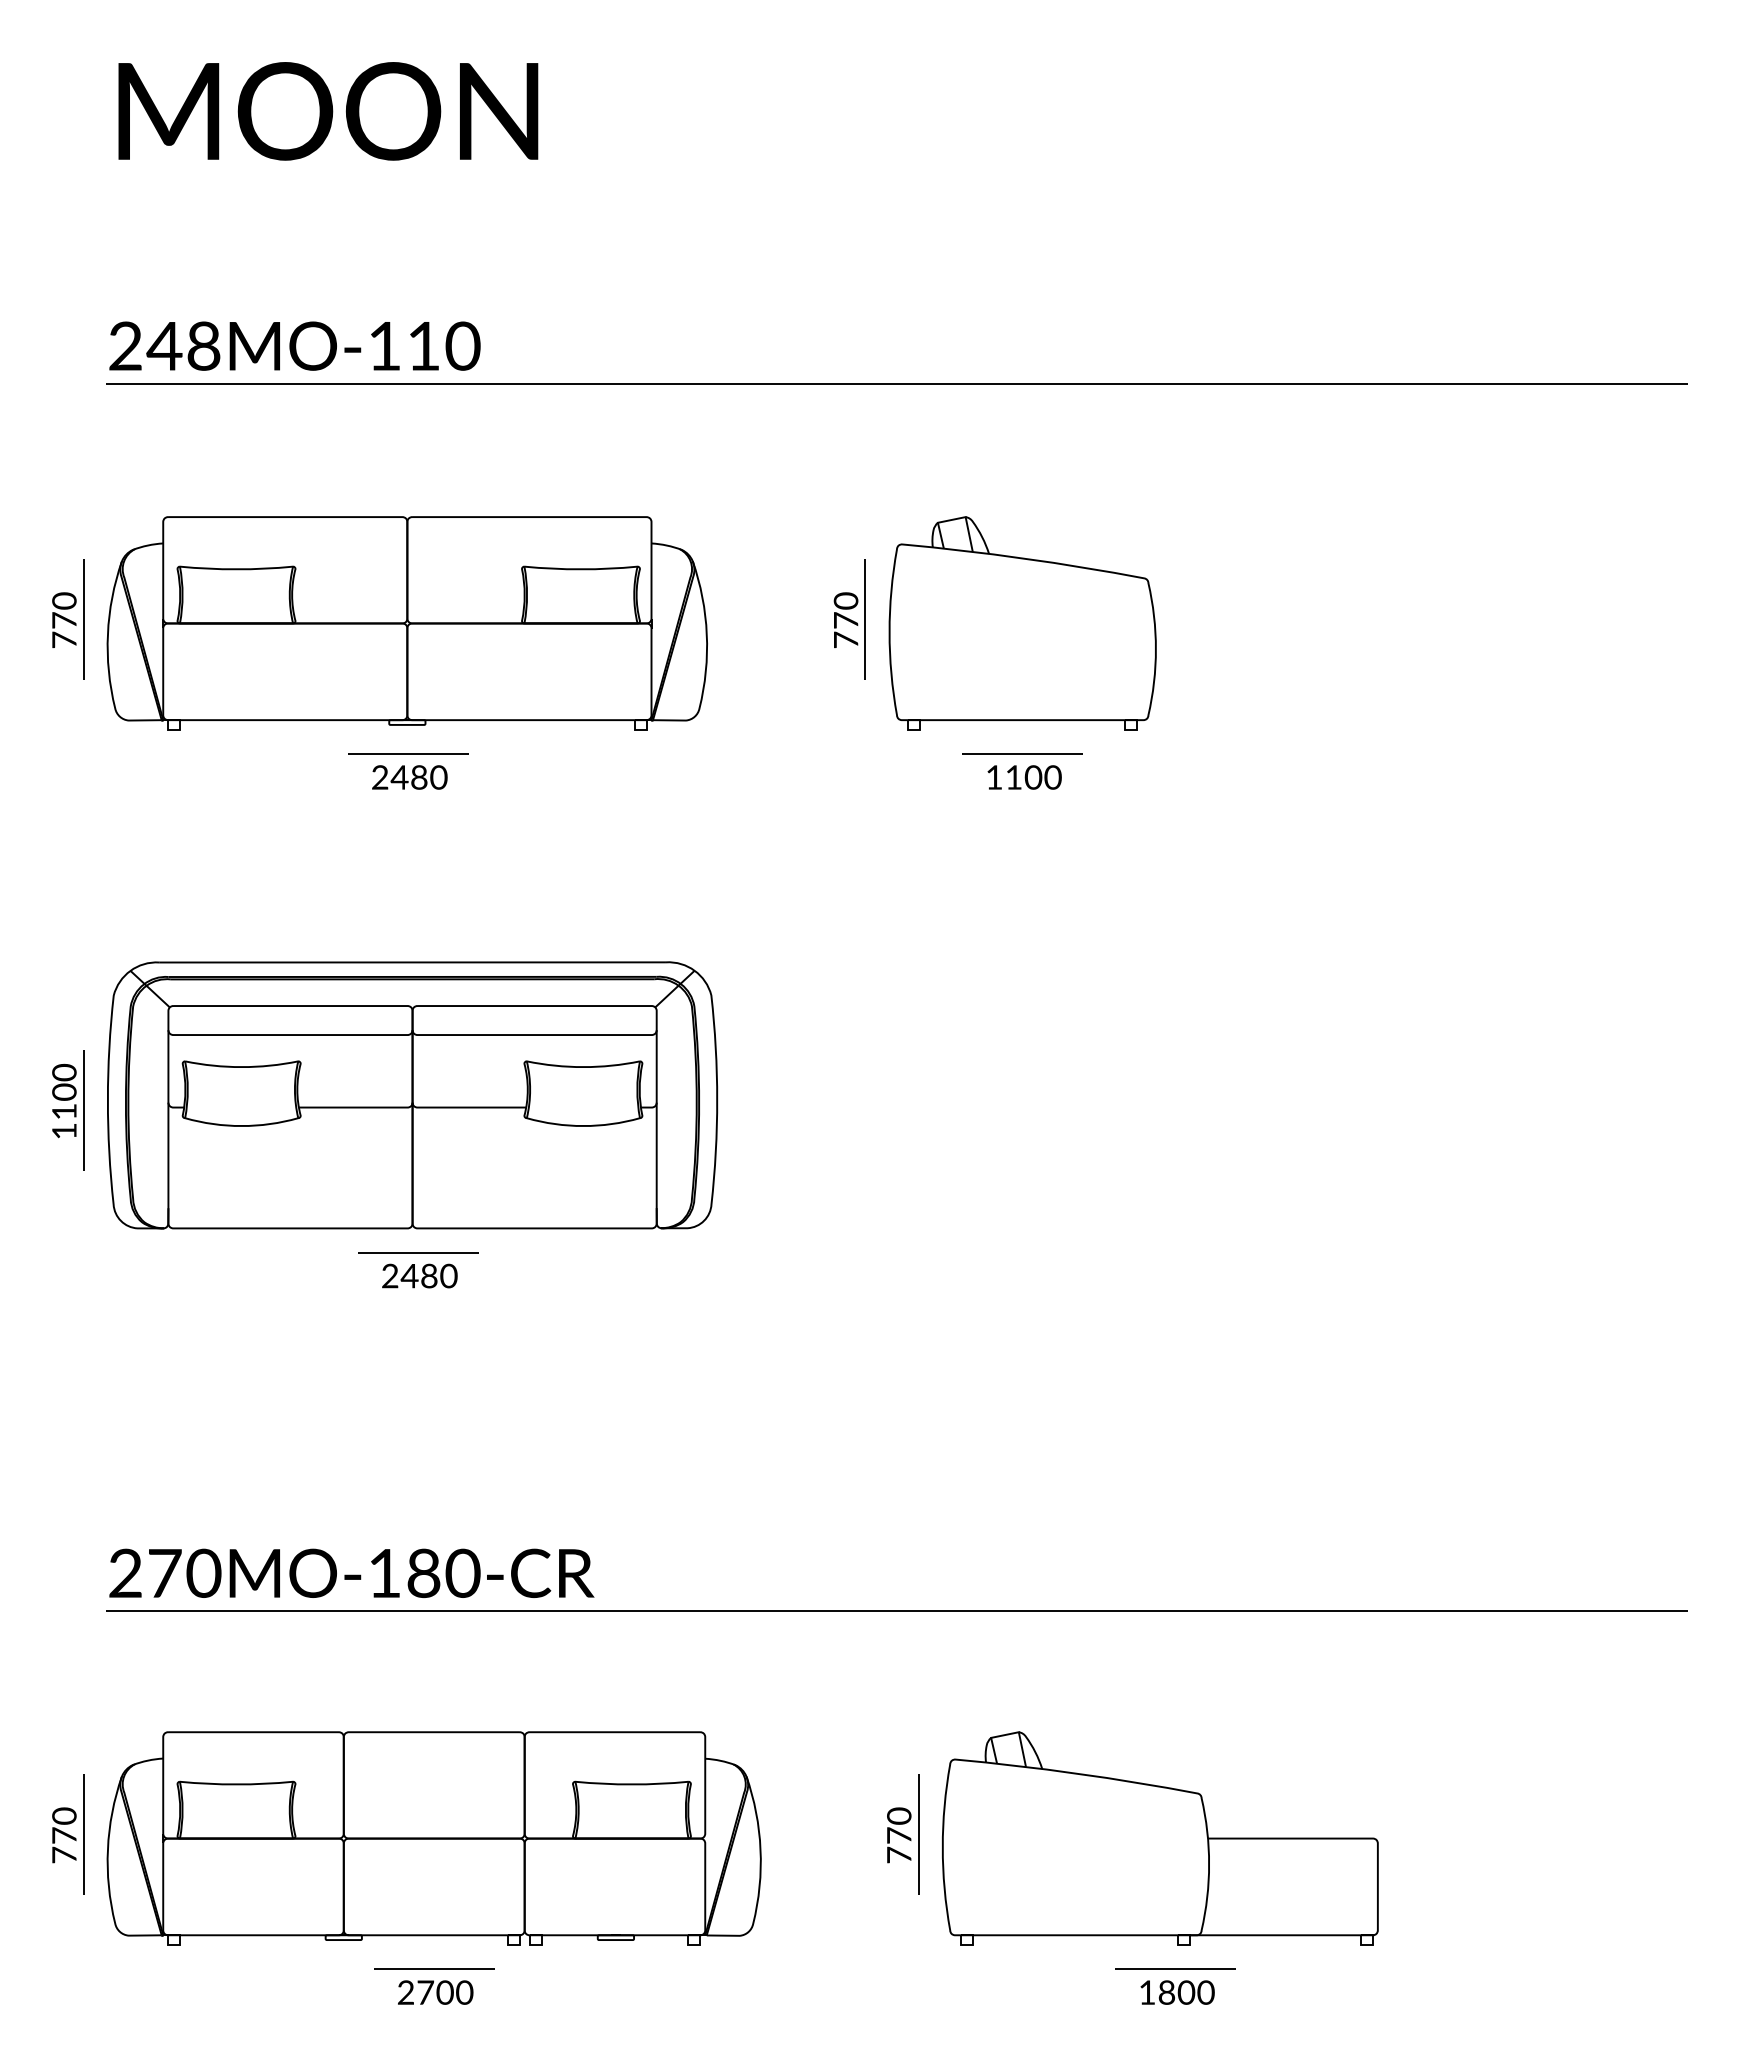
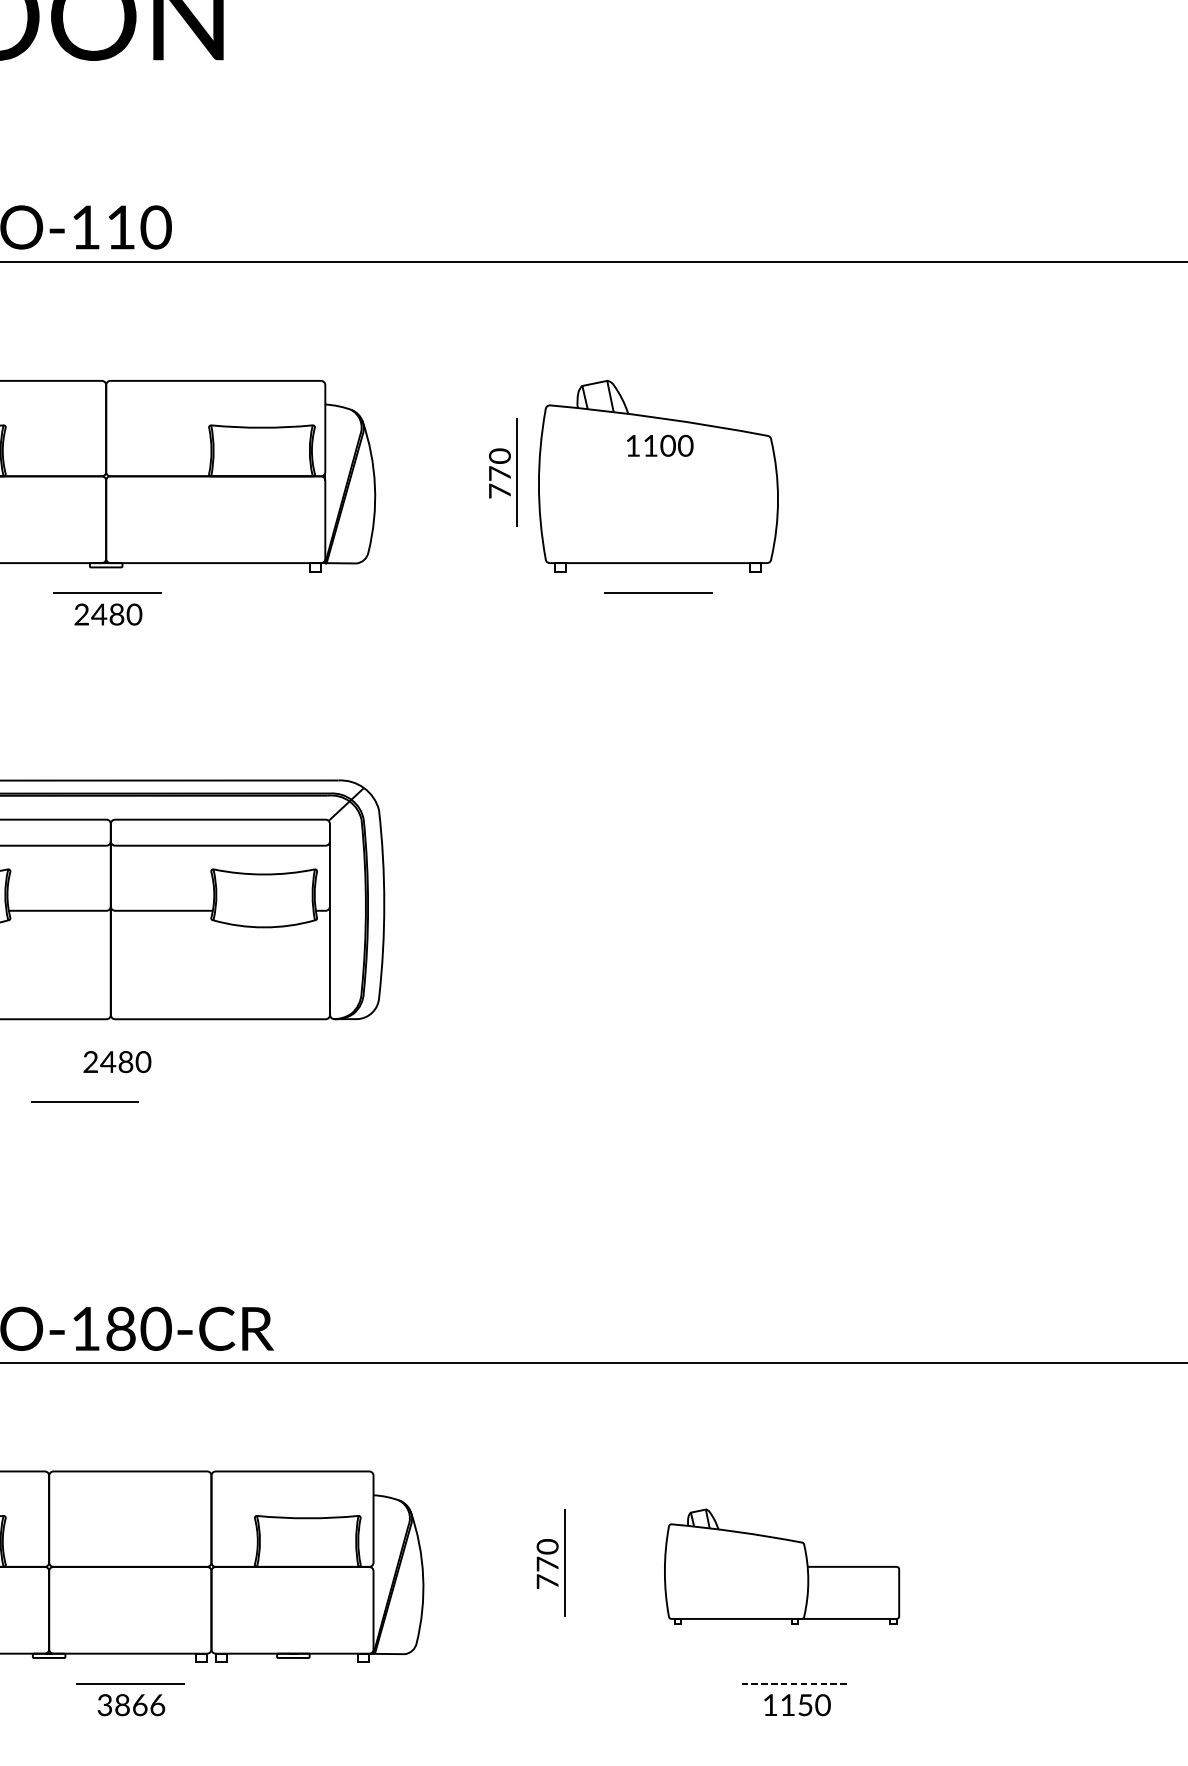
text: (1024, 777) -> (660, 445), moved
line: (418, 1252) -> (84, 1101), moved
part: (1160, 1838) -> (782, 1566), size x0.6
line: (1176, 1969) -> (796, 1684), solid -> dashed
text: (435, 1992) -> (131, 1705), 2700 -> 3866
text: (1176, 1992) -> (796, 1705), 1800 -> 1150

